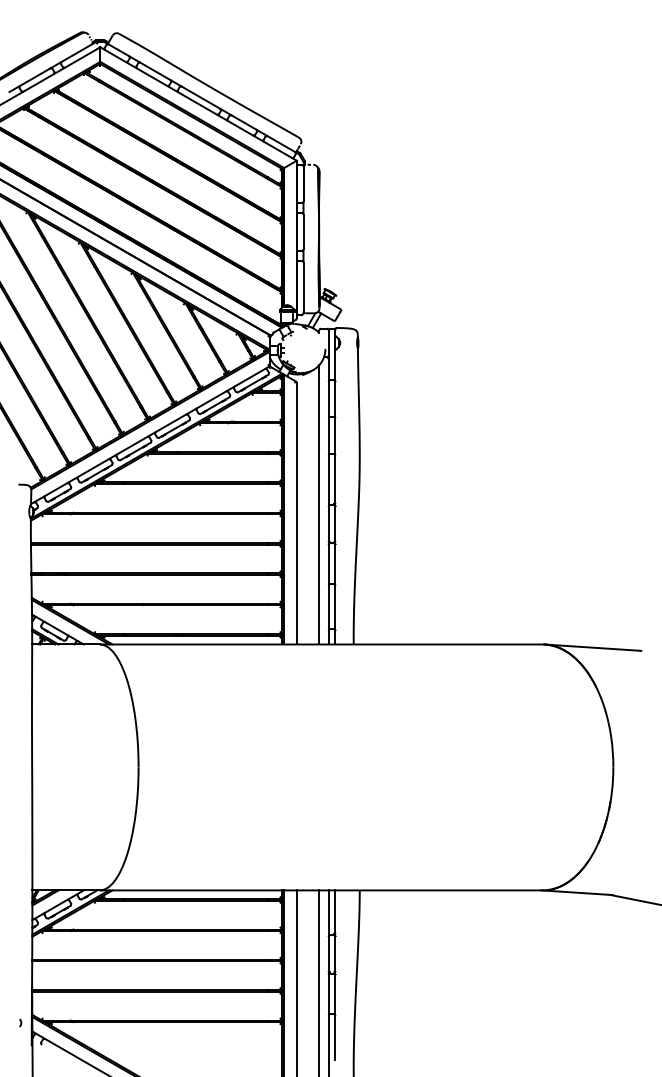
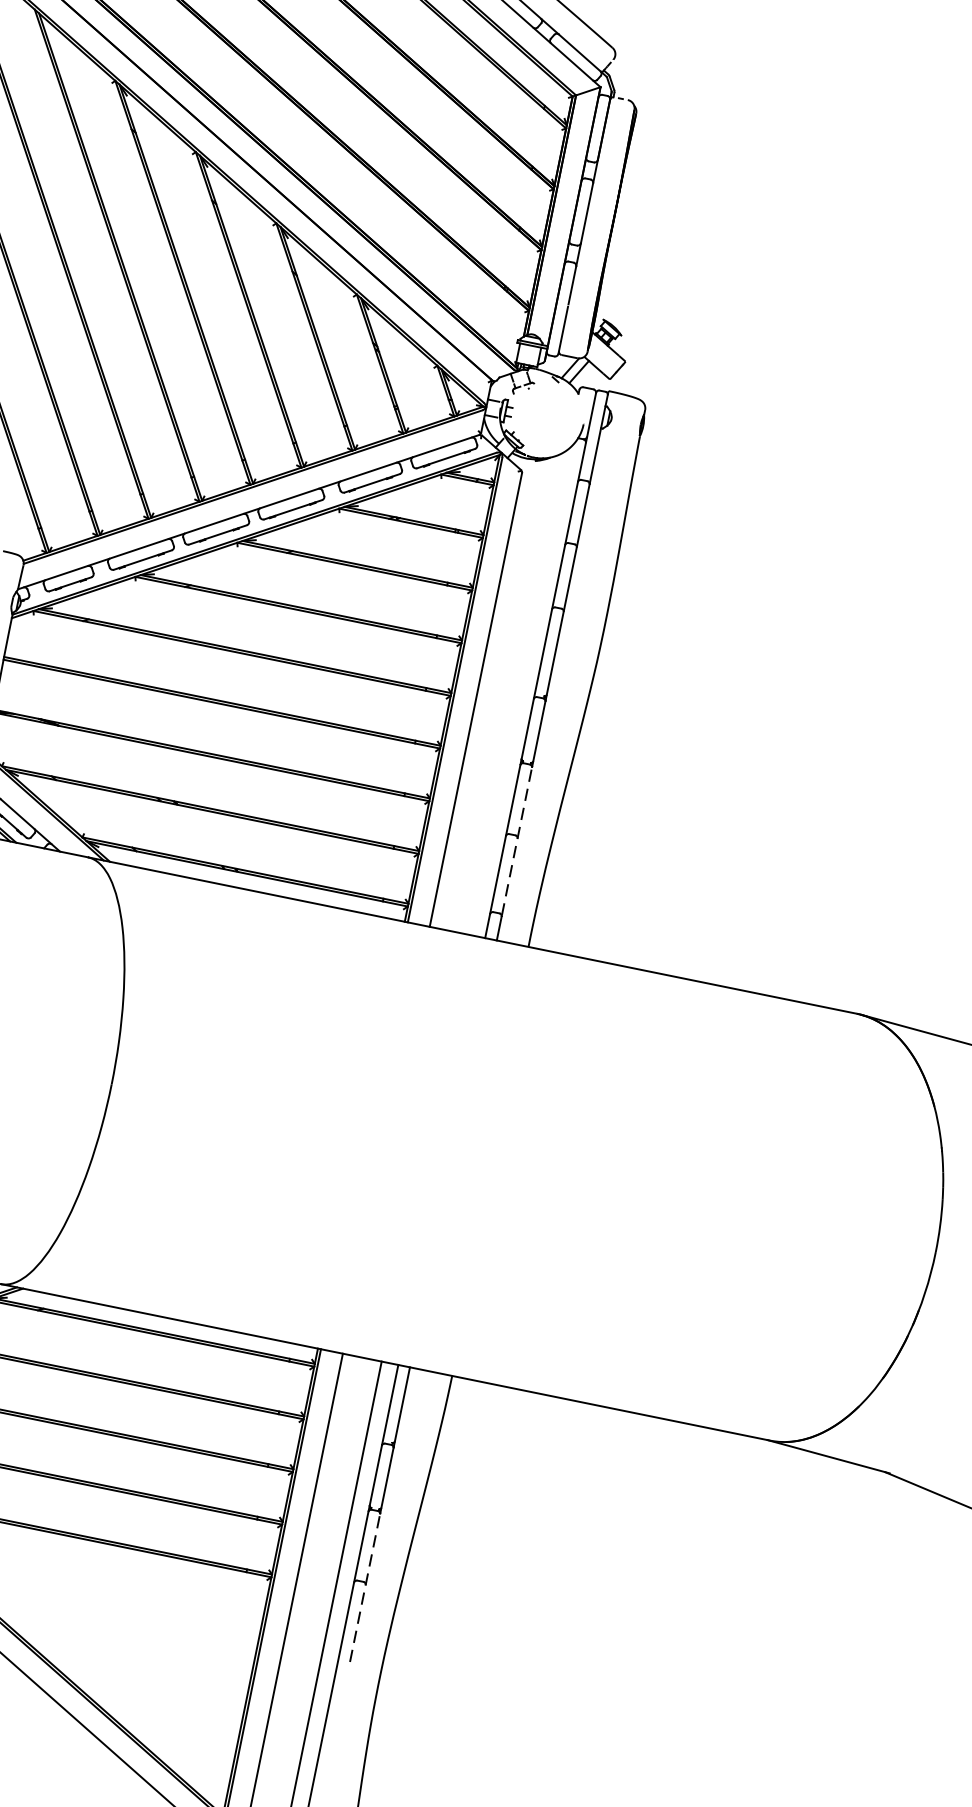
line: (319, 504) -> (518, 691), removed
line: (335, 587) -> (517, 841), solid -> dashed
line: (335, 1017) -> (365, 1587), solid -> dashed

